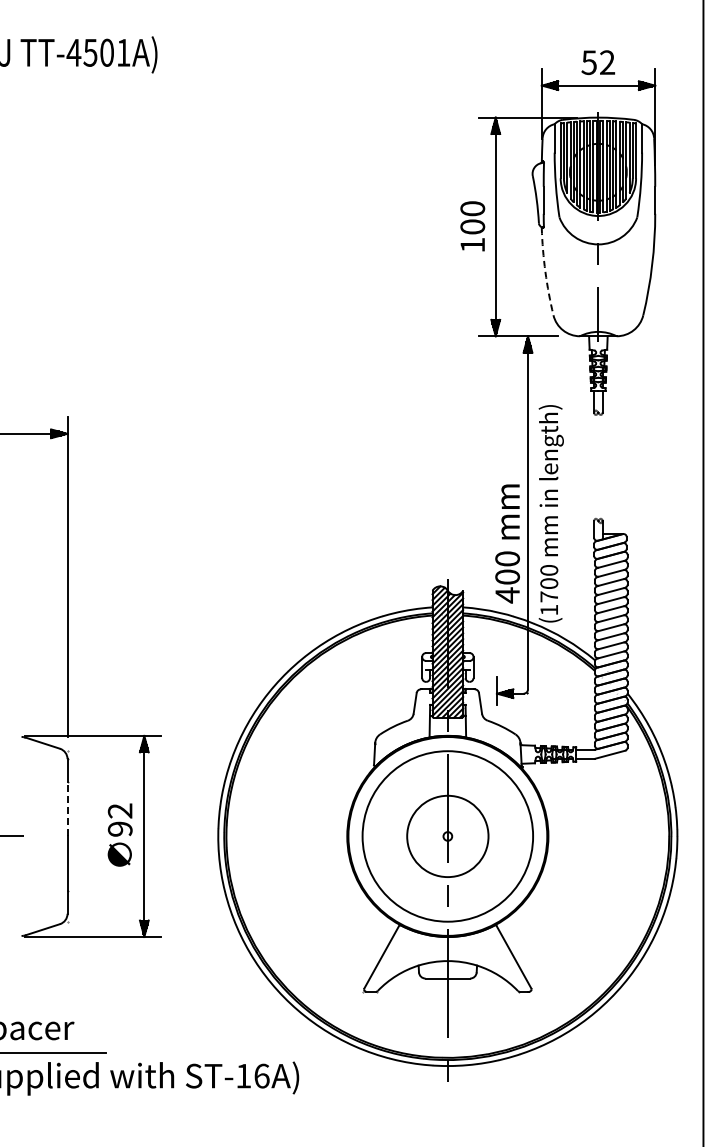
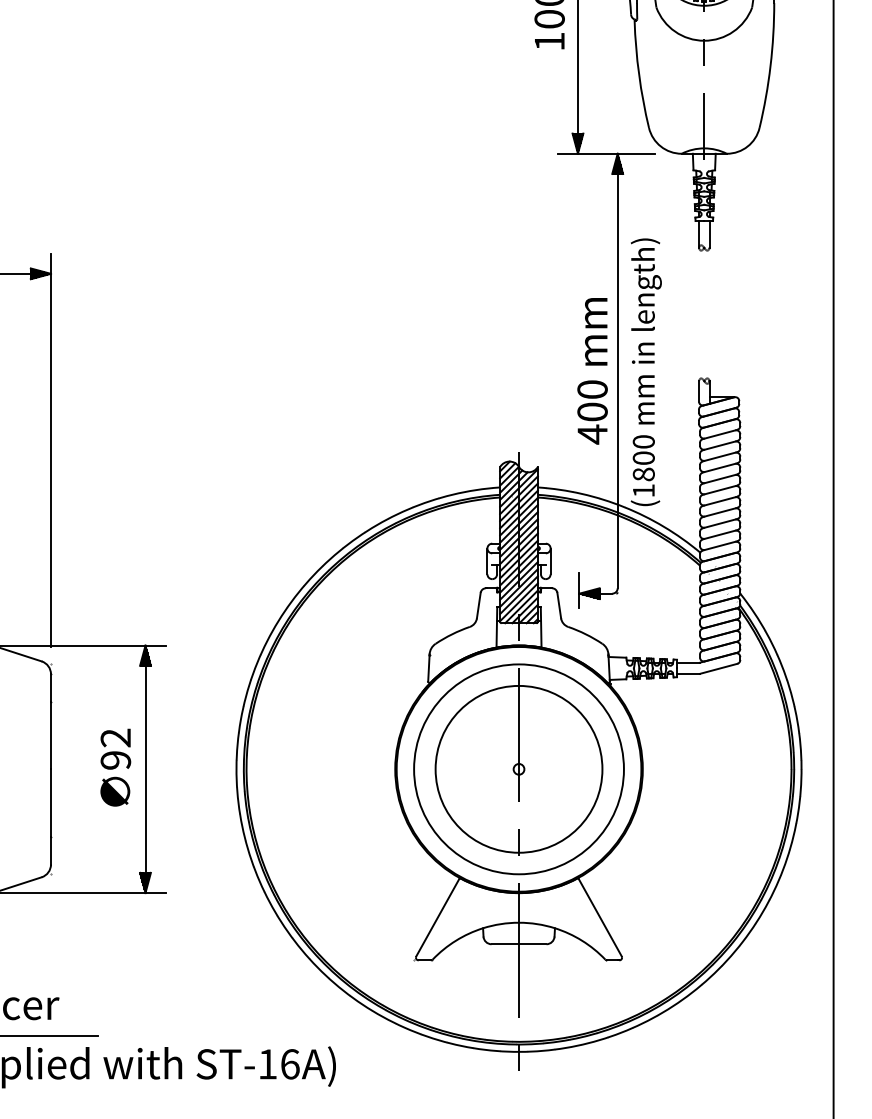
arc: (545, 271) -> (639, 74), dashed -> solid
text: (507, 543) -> (592, 370), moved
text: (549, 596) -> (644, 474), (1700 -> (1800
line: (67, 808) -> (50, 734), dashed -> solid
circle: (447, 836) -> (518, 769), size x1.67

